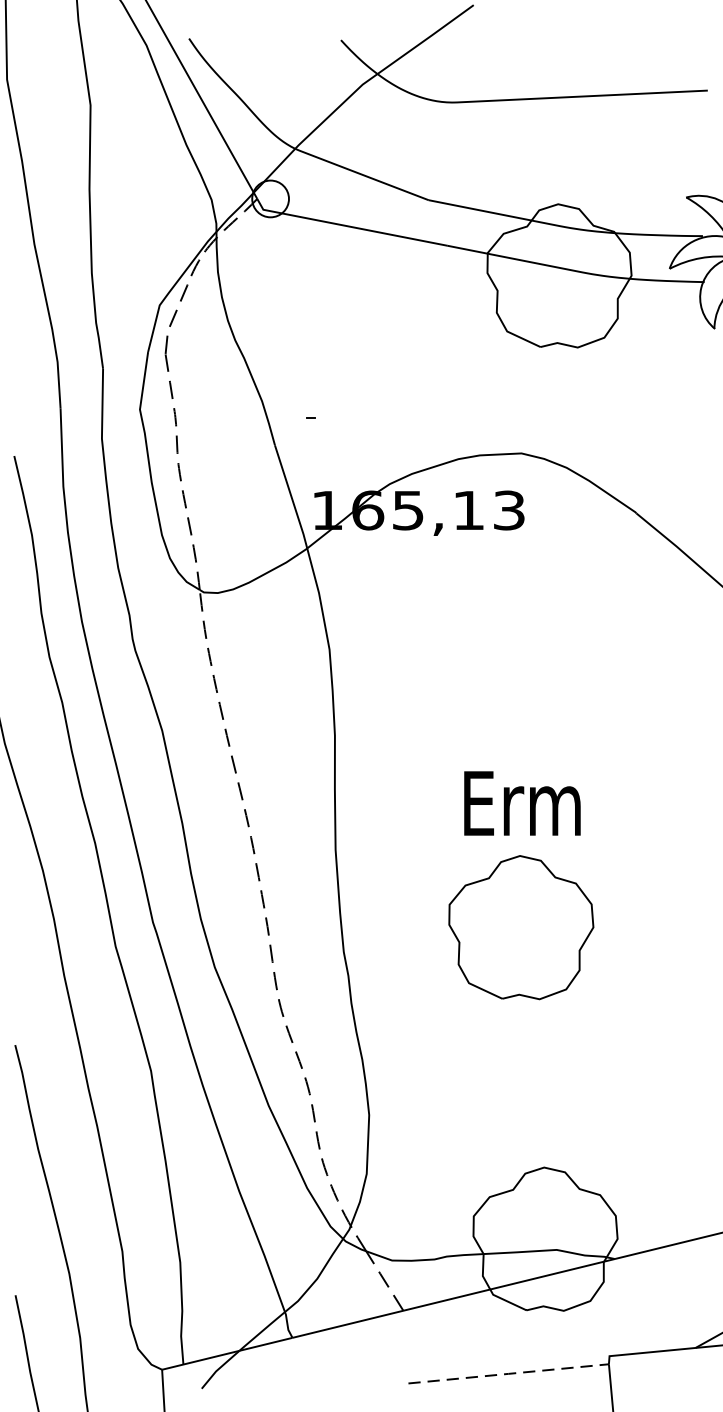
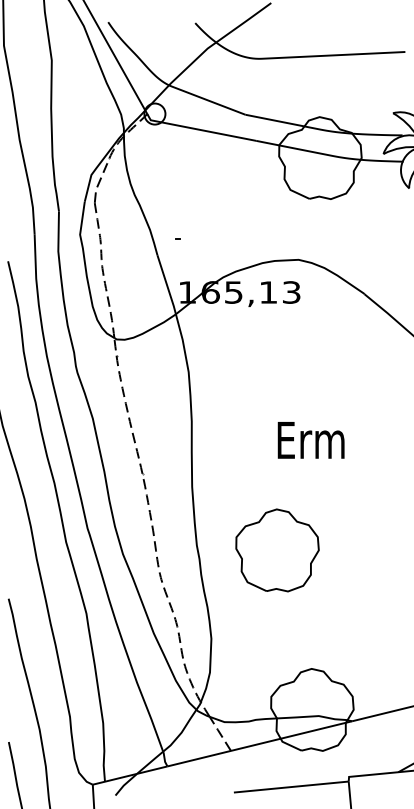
text: (521, 803) -> (310, 440), moved
part: (521, 927) -> (277, 550), moved
line: (509, 1374) -> (291, 787), dashed -> solid

